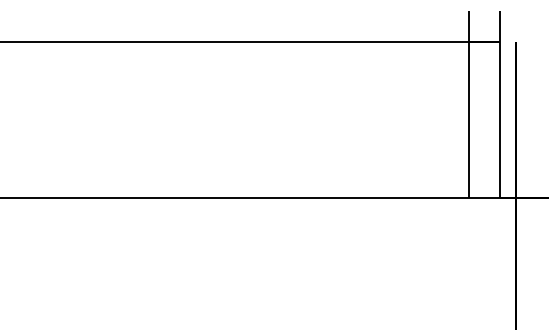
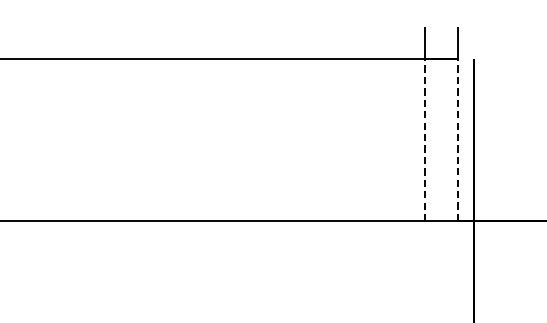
line: (468, 119) -> (424, 139), solid -> dashed
line: (500, 119) -> (457, 139), solid -> dashed

